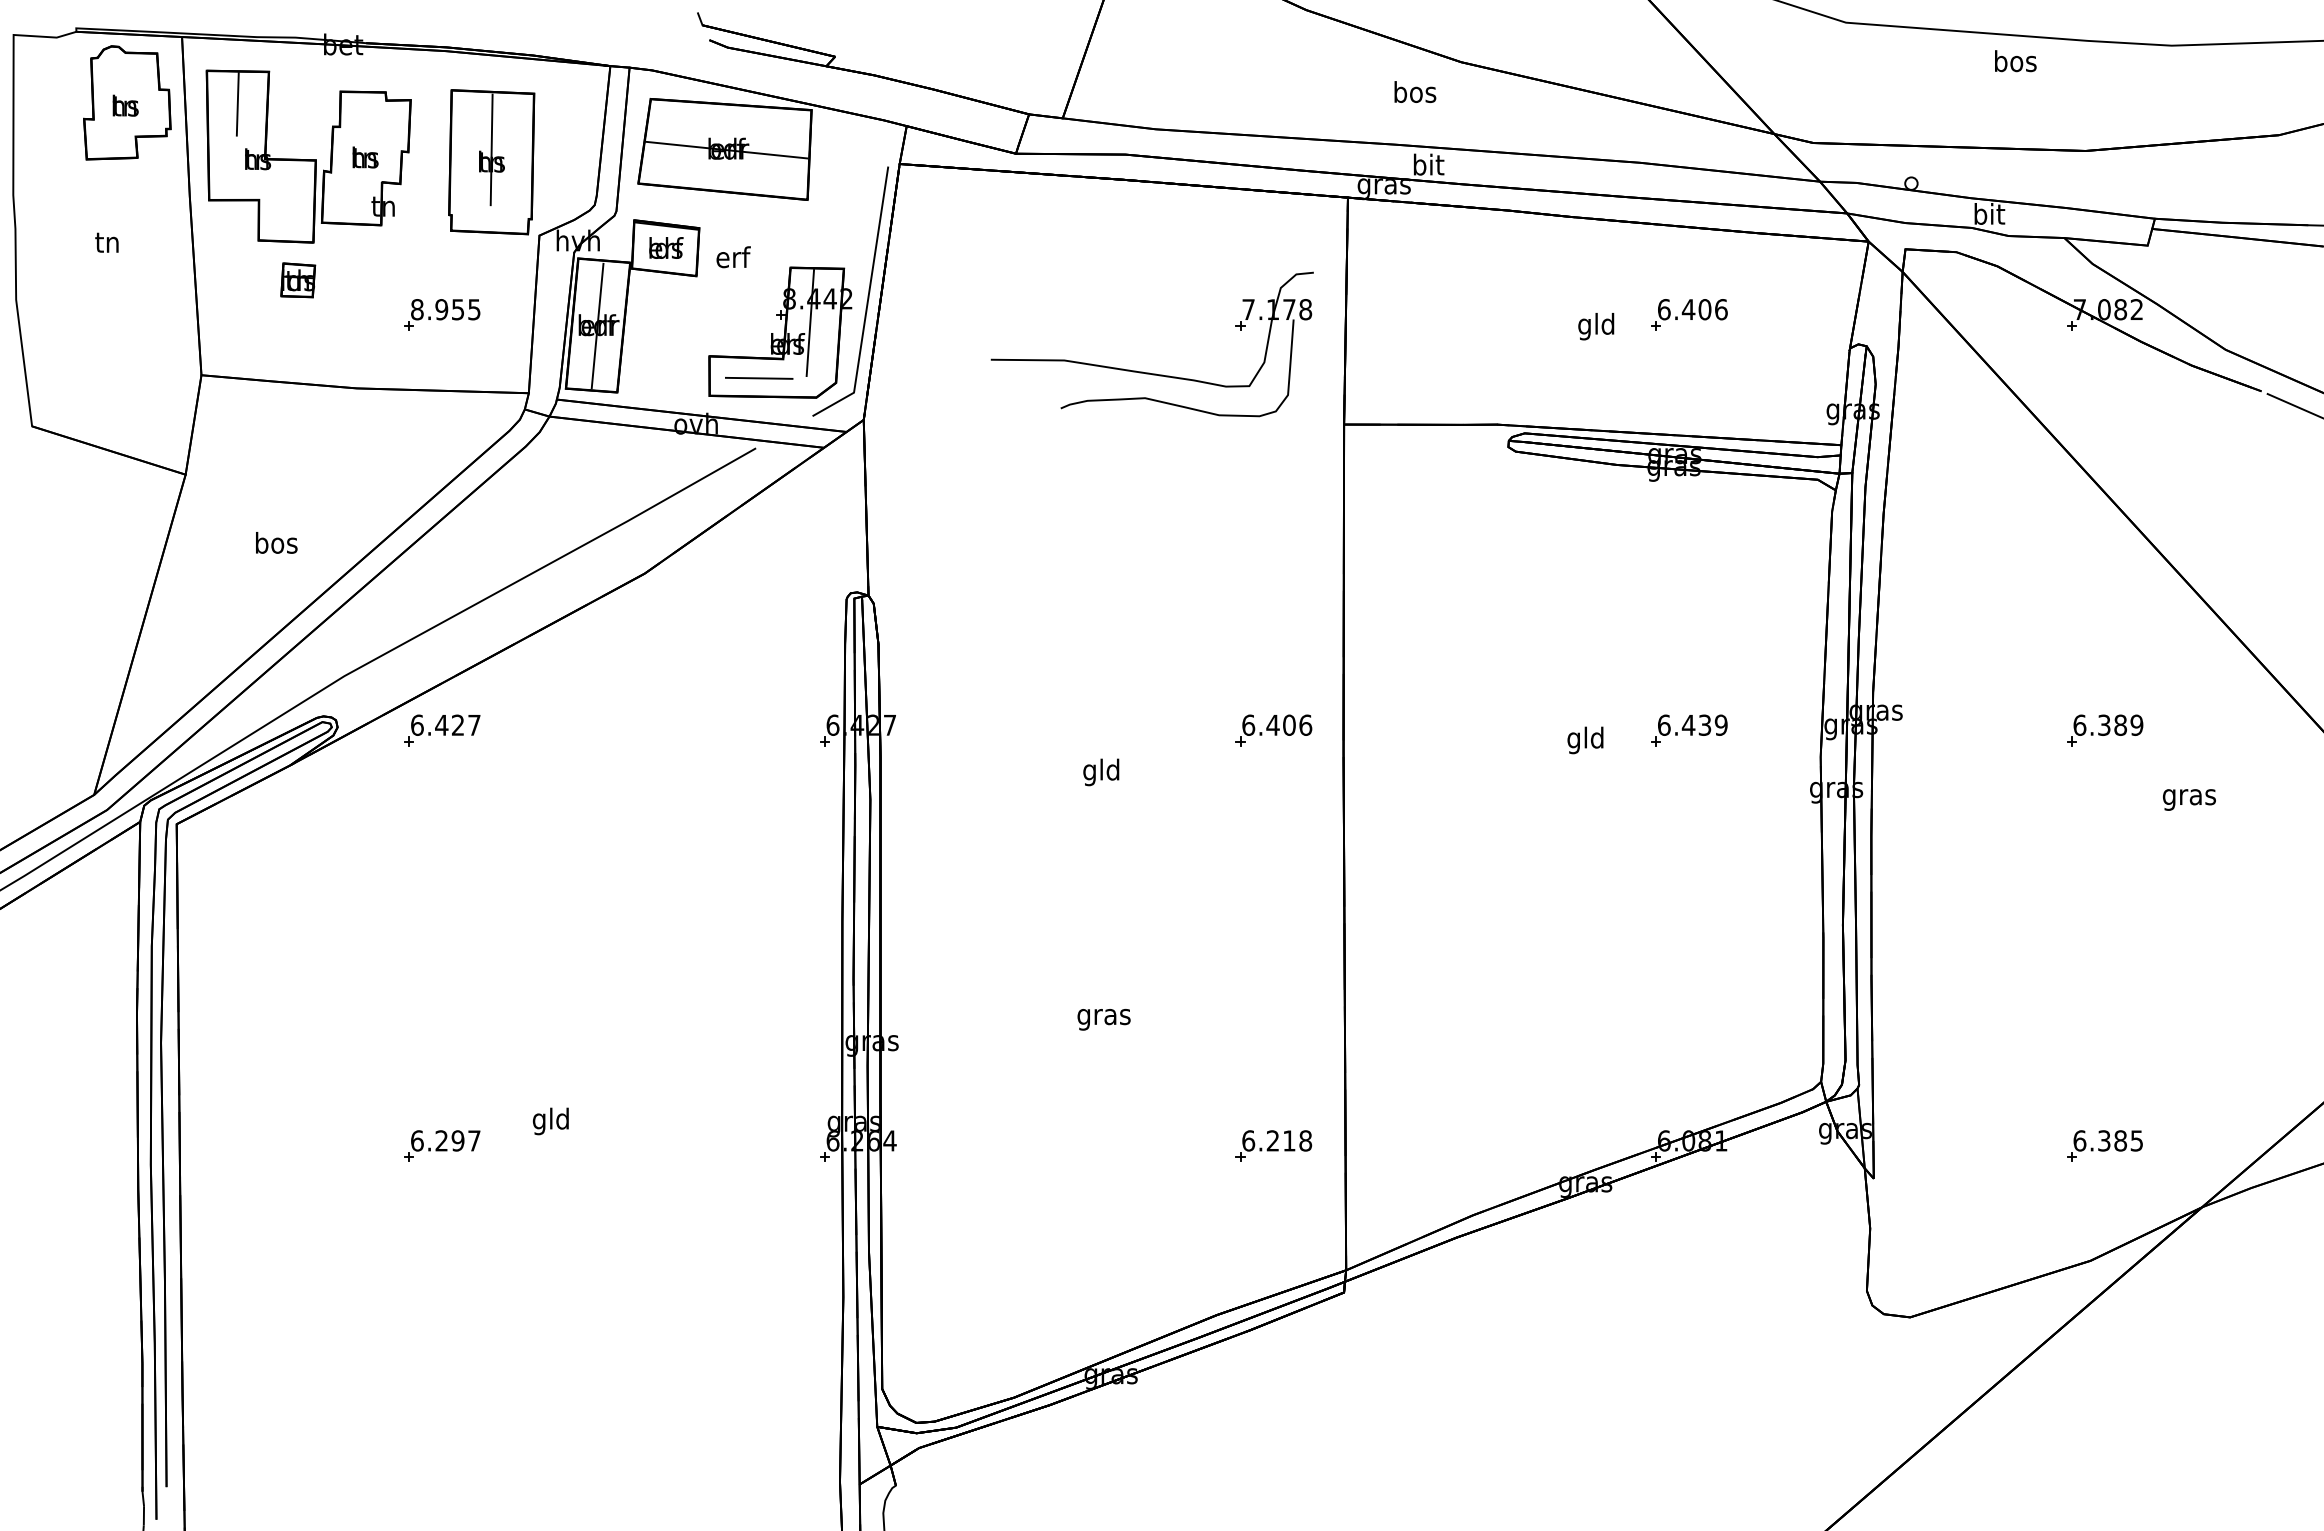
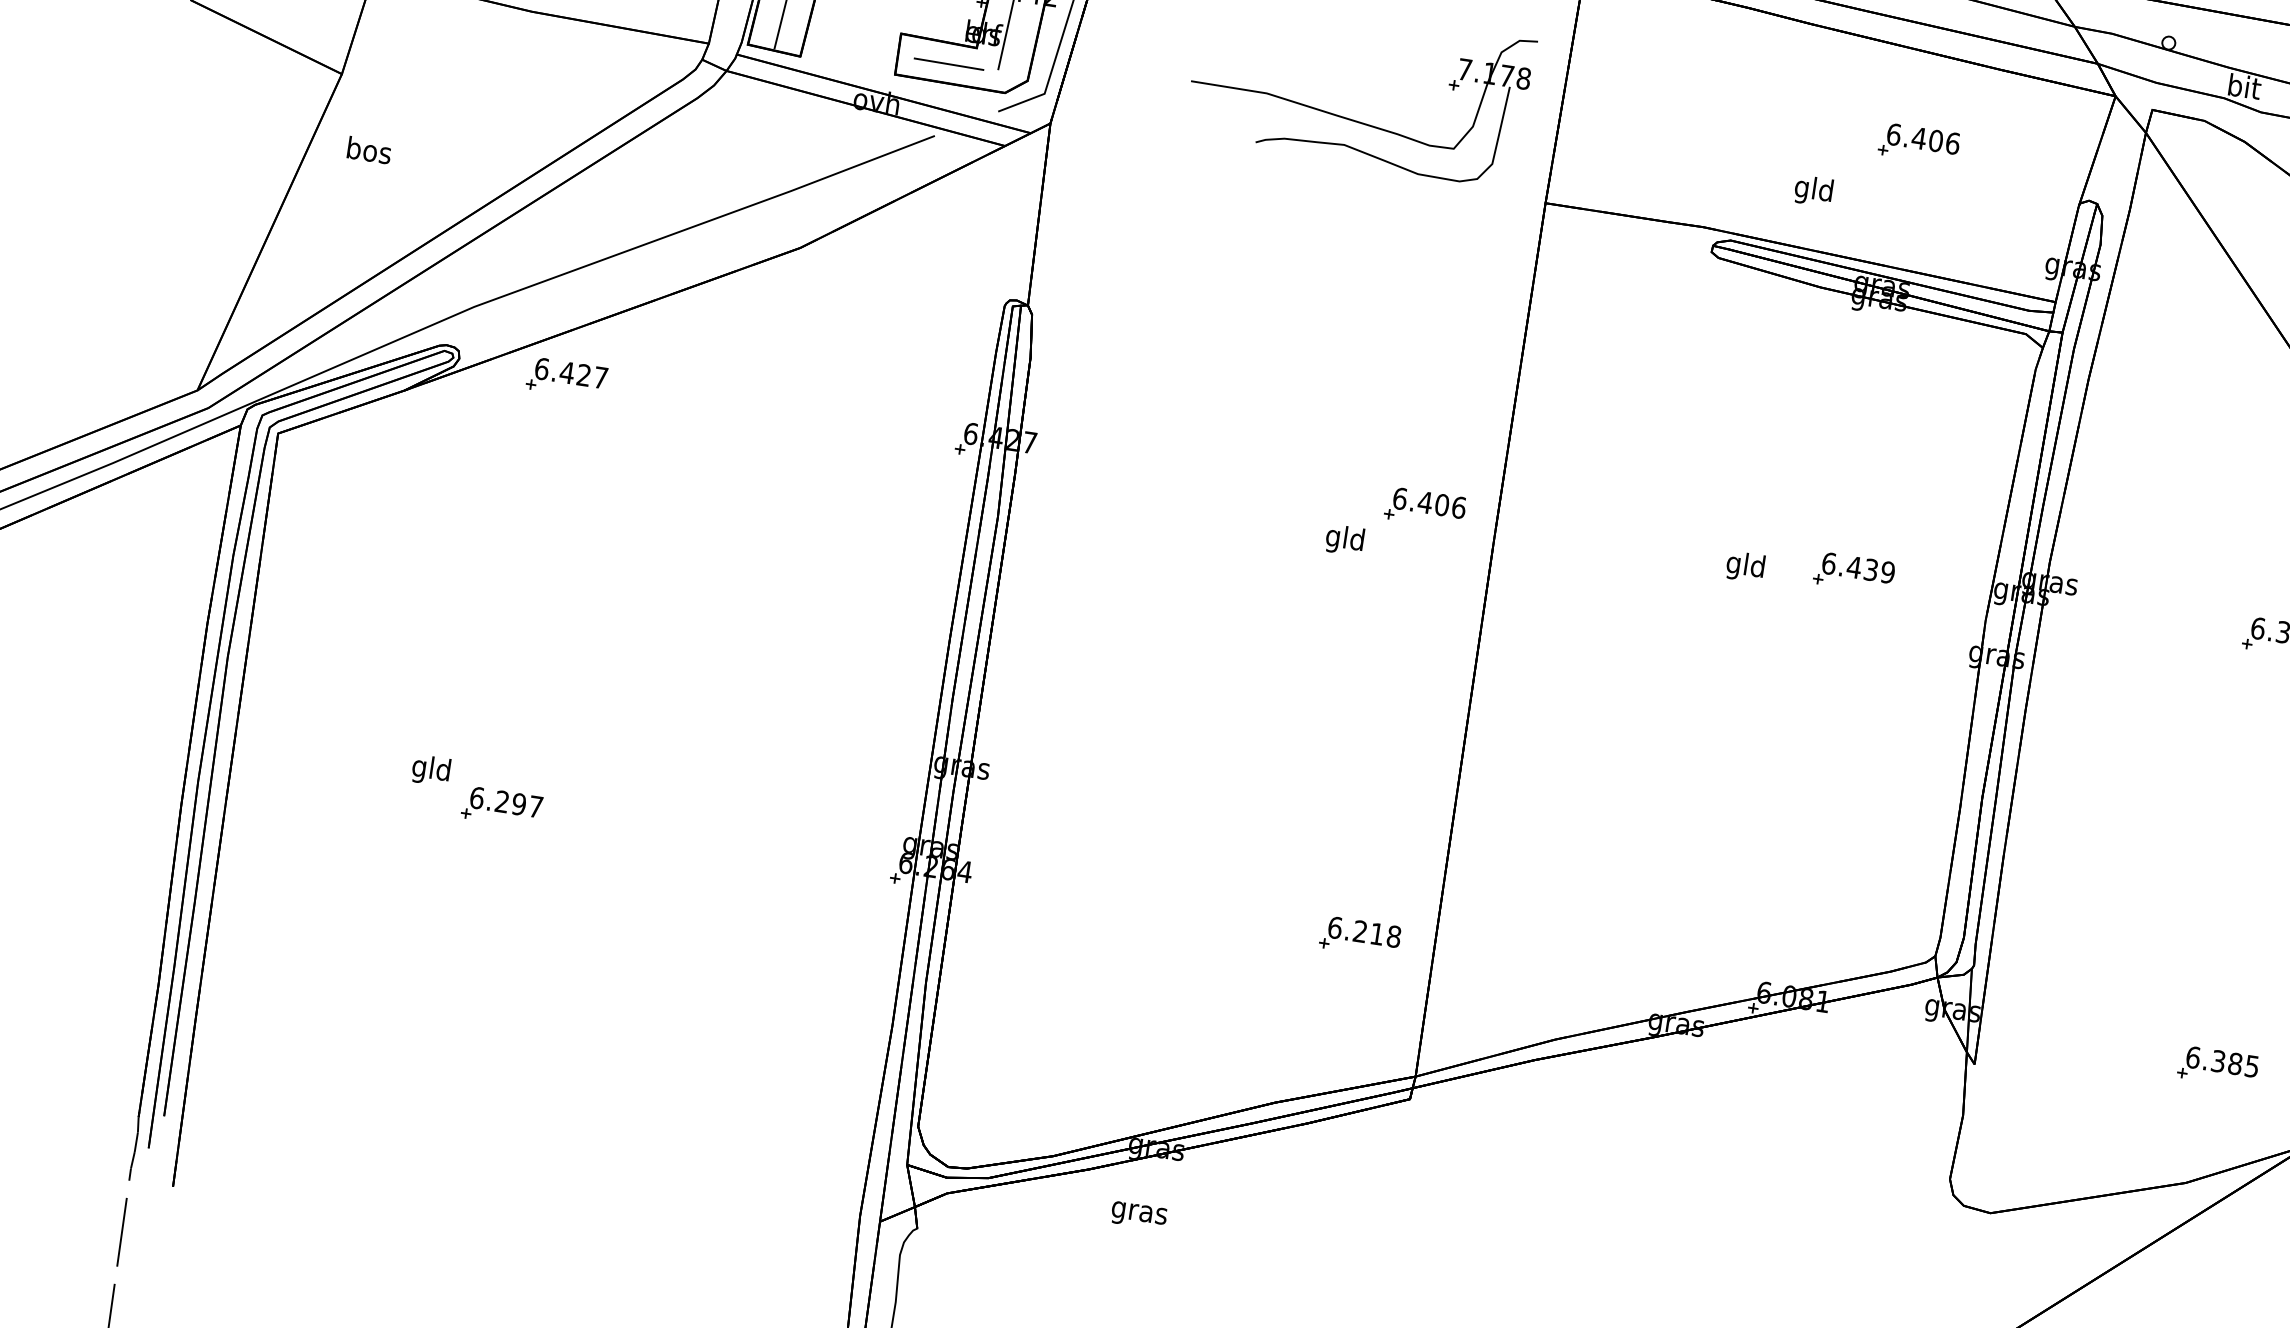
text: (1596, 326) -> (1813, 190), moved
text: (276, 542) -> (369, 149), moved
text: (1101, 772) -> (1345, 540), moved
text: (1103, 1019) -> (1138, 1215), moved
text: (550, 1121) -> (430, 770), moved

